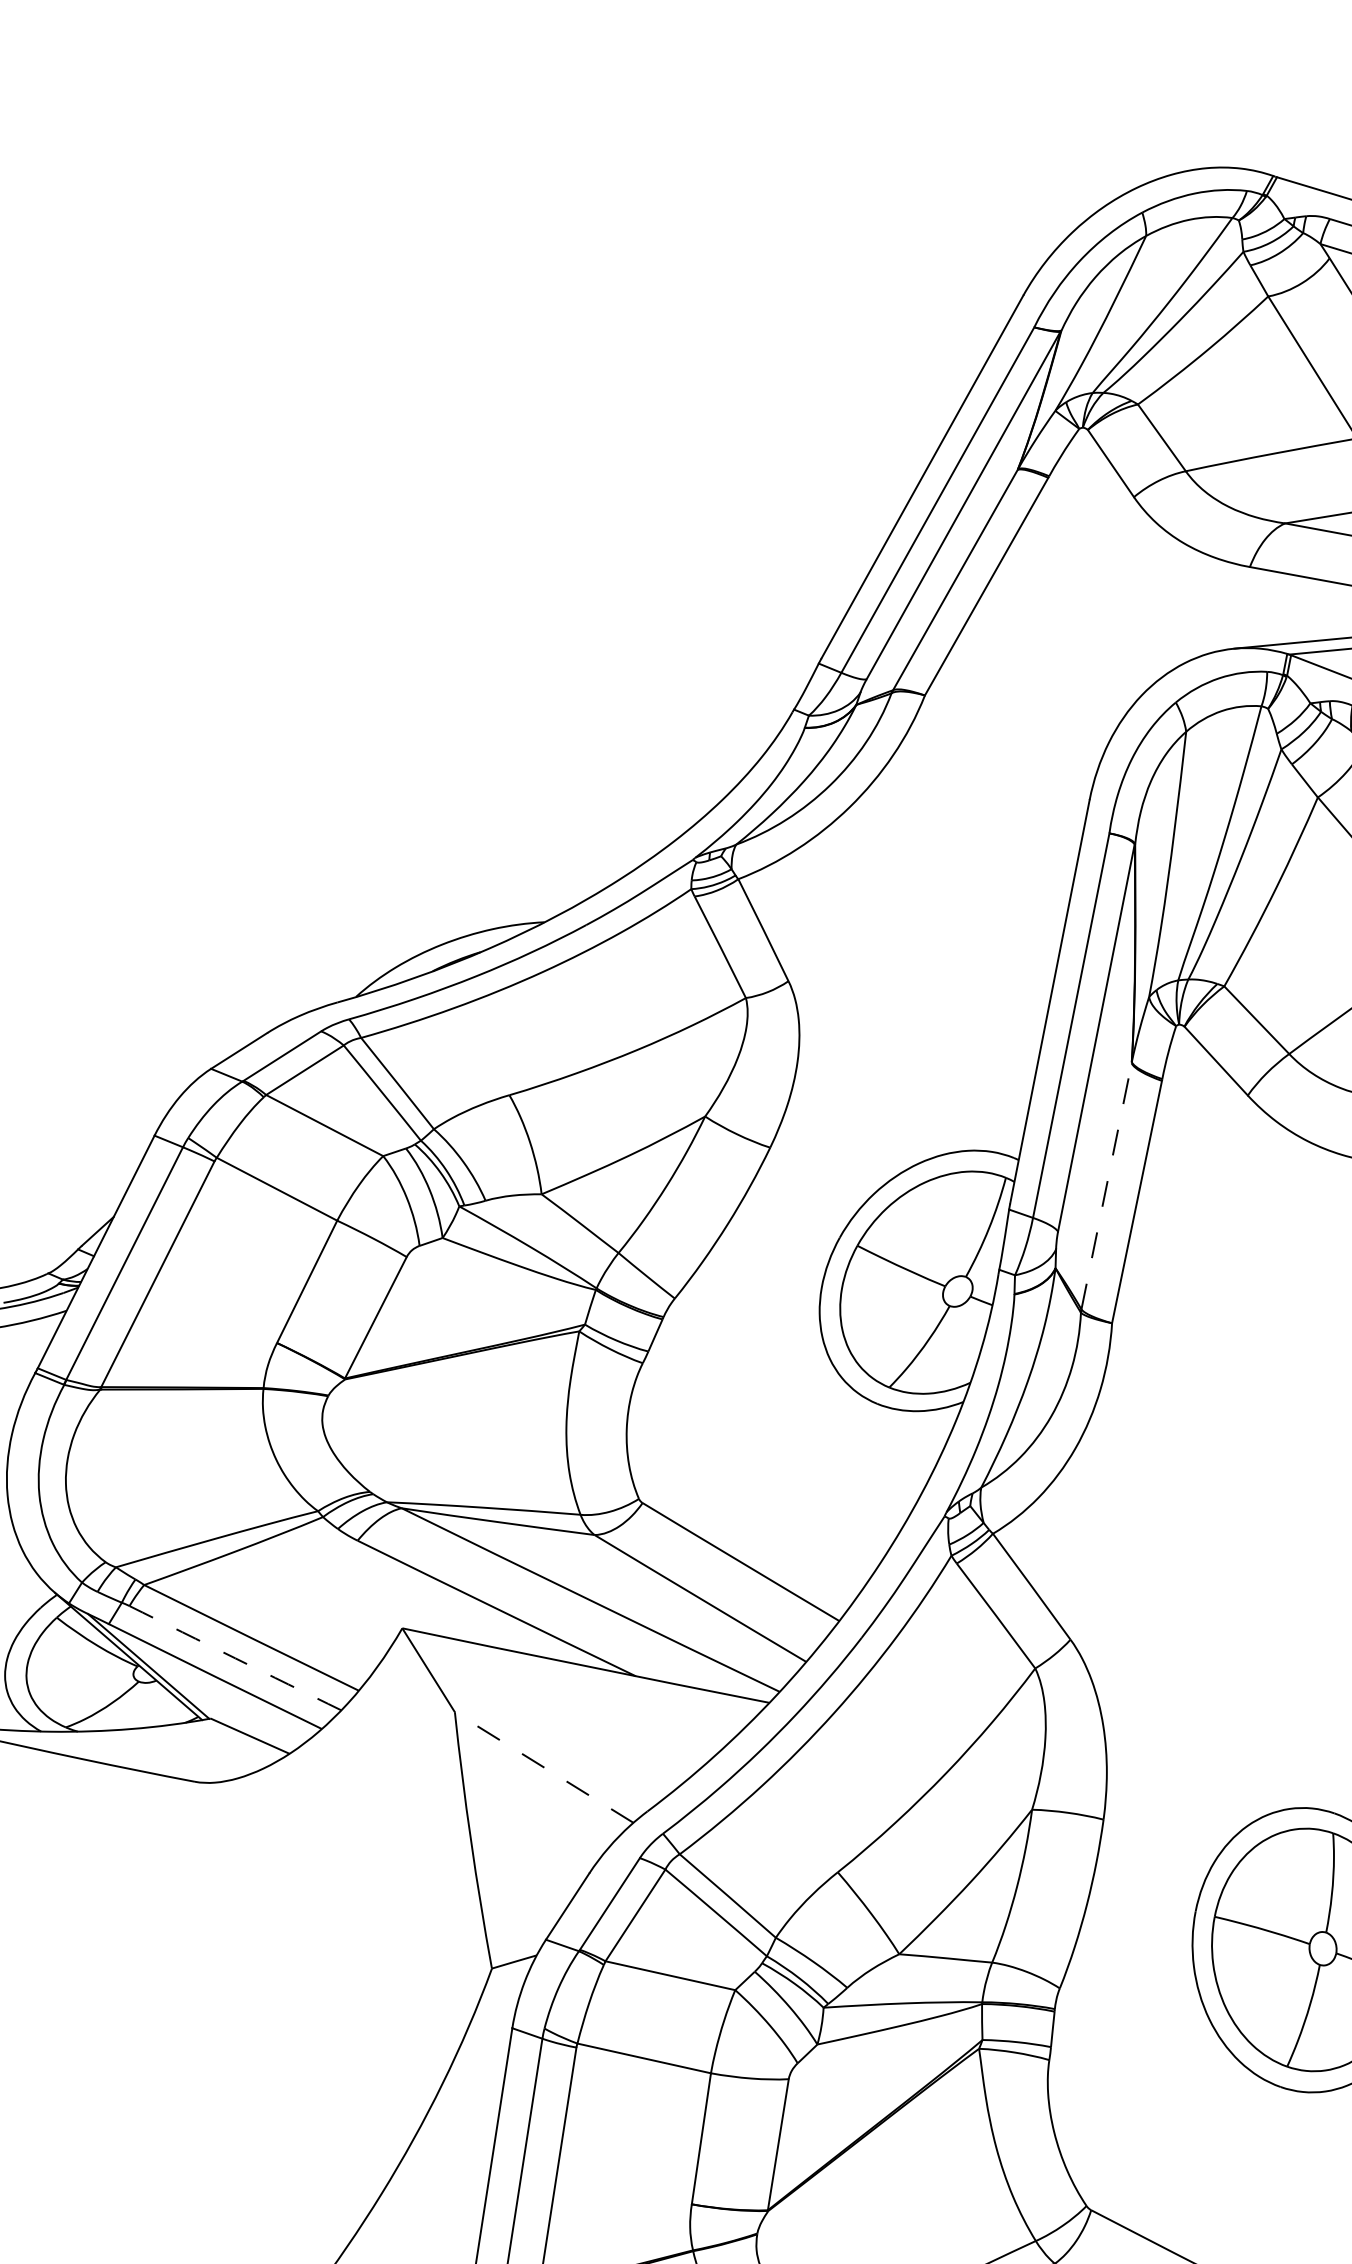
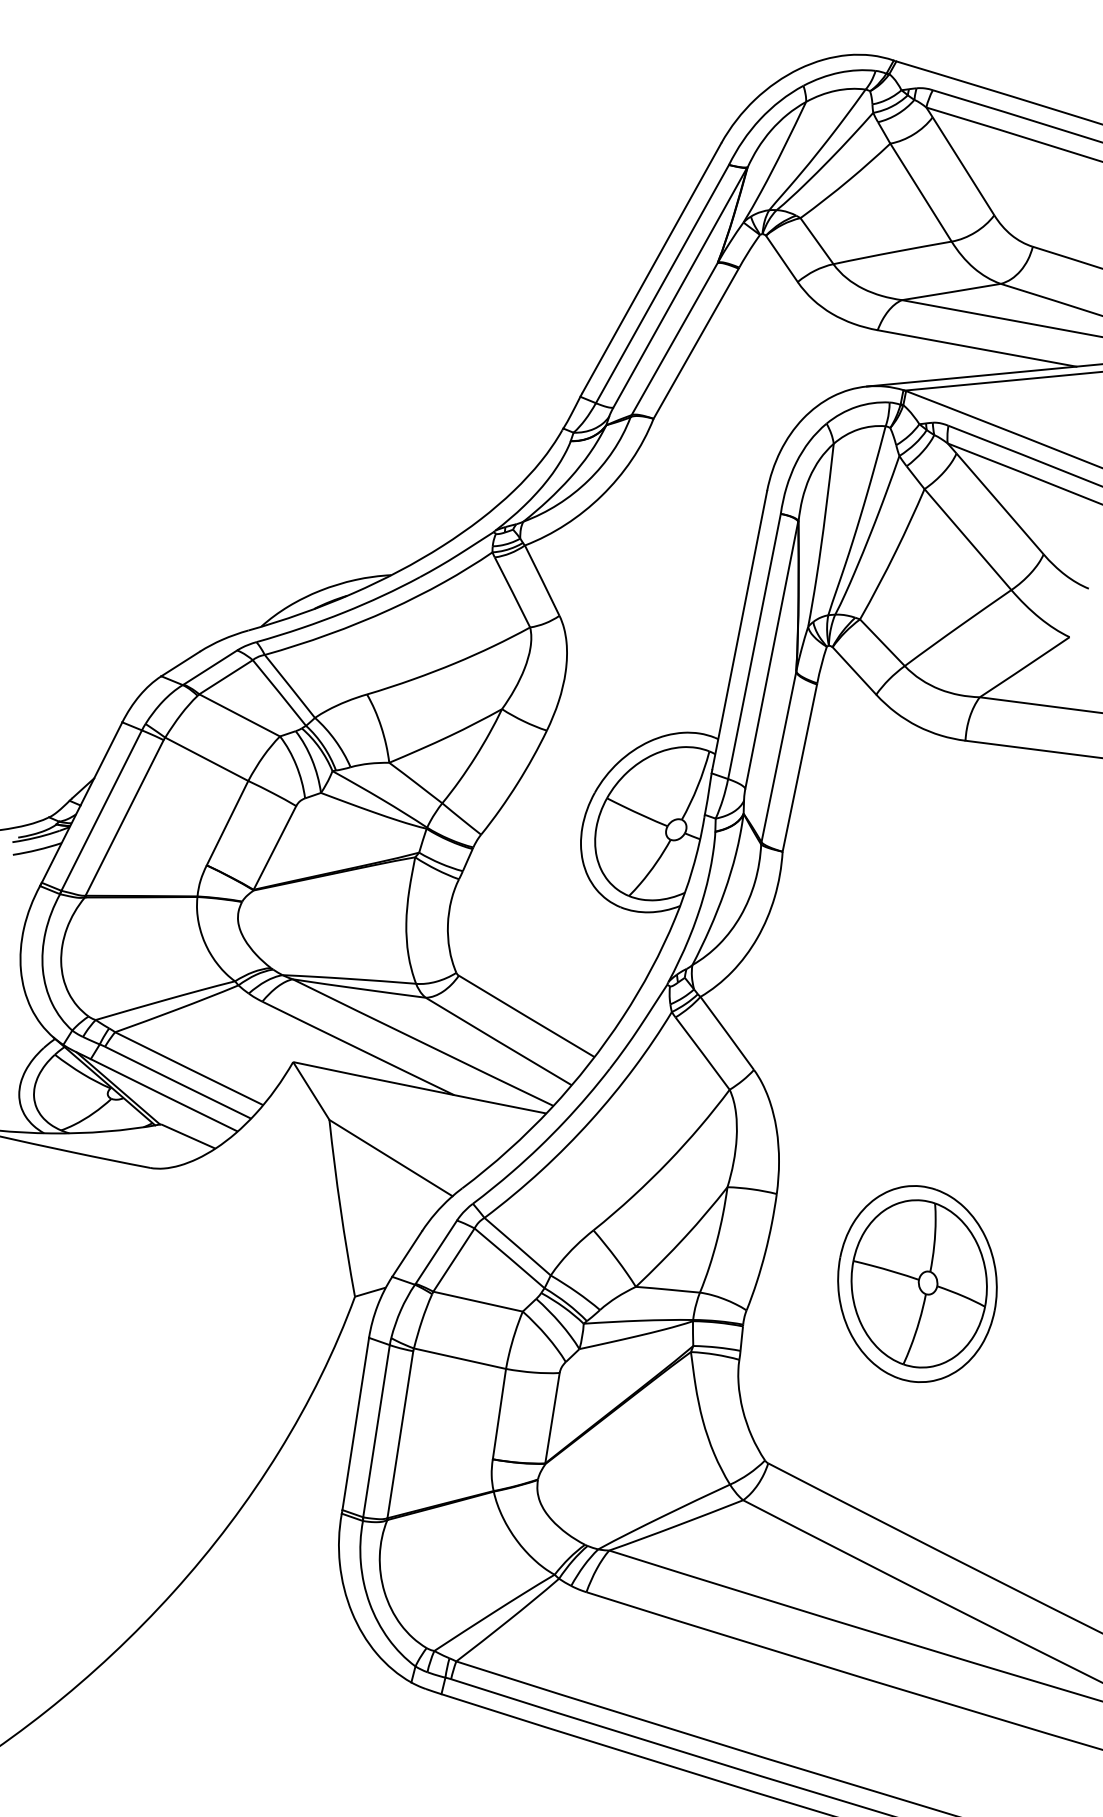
line: (1106, 1186) -> (778, 757), dashed -> solid
arc: (236, 1657) -> (178, 1082), dashed -> solid
line: (543, 1766) -> (390, 1157), dashed -> solid

